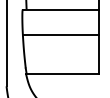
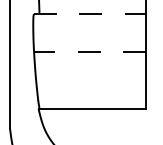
line: (60, 9) -> (89, 14), solid -> dashed
line: (60, 35) -> (89, 52), solid -> dashed

